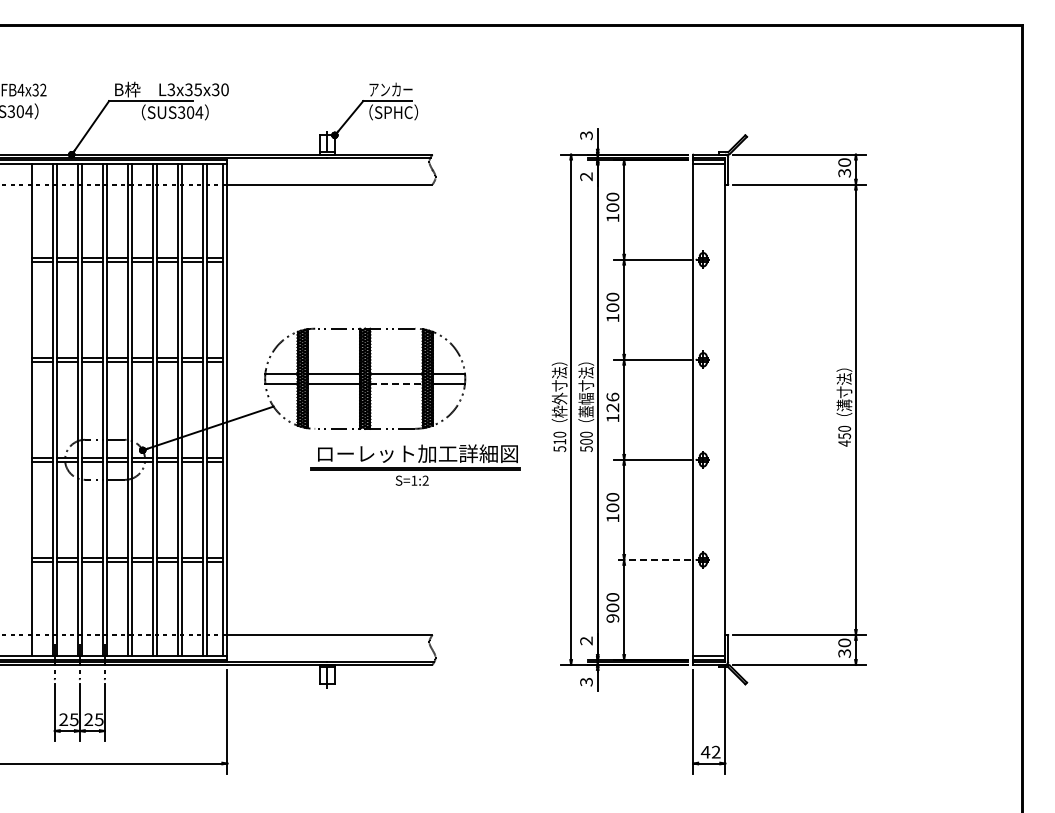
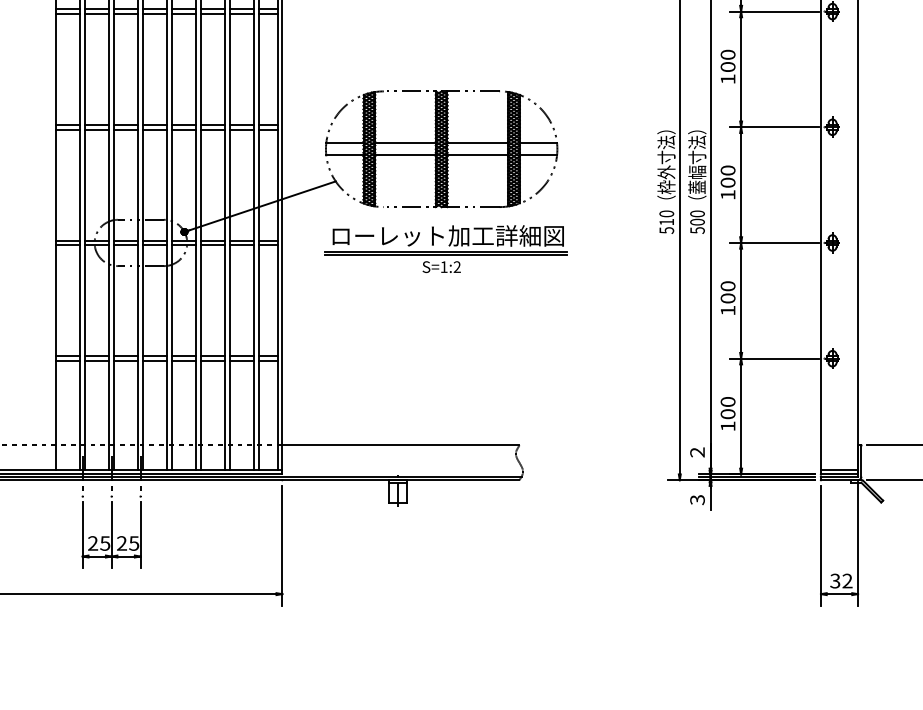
line: (396, 383) -> (477, 154), dashed -> solid
text: (612, 402) -> (727, 176), 126 -> 100
part: (415, 464) -> (445, 248), moved
line: (652, 559) -> (773, 358), dashed -> solid
text: (612, 618) -> (727, 426), 900 -> 100
text: (705, 751) -> (835, 580), 42 -> 32

